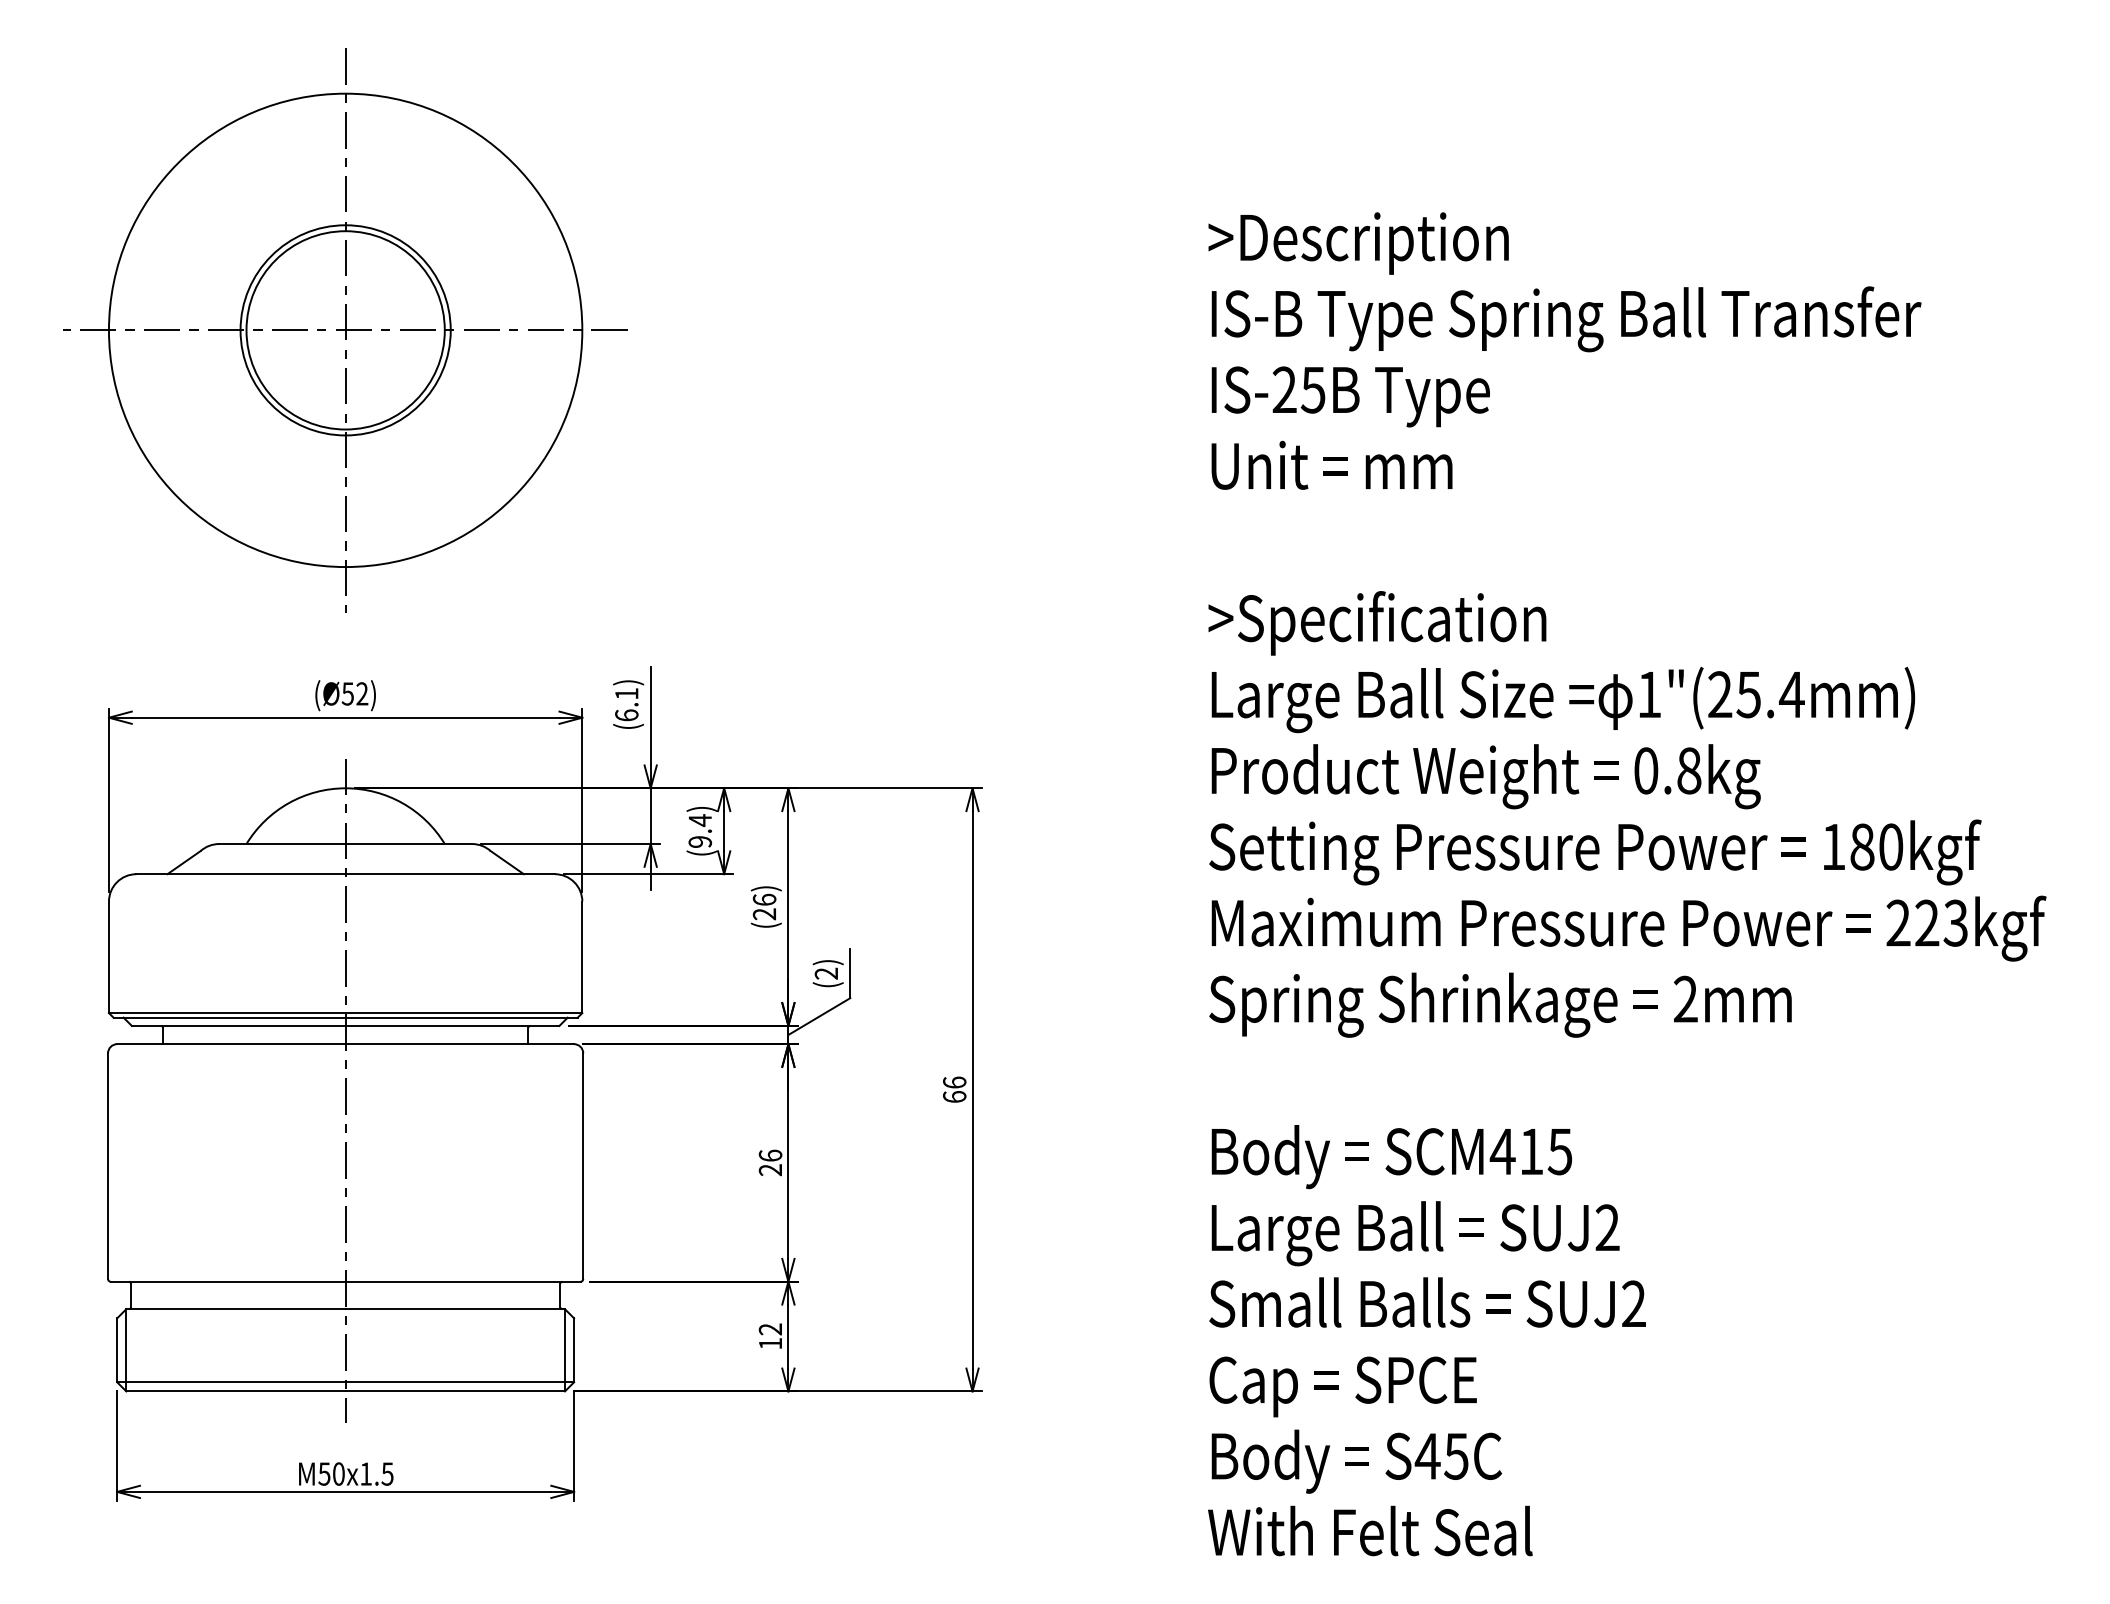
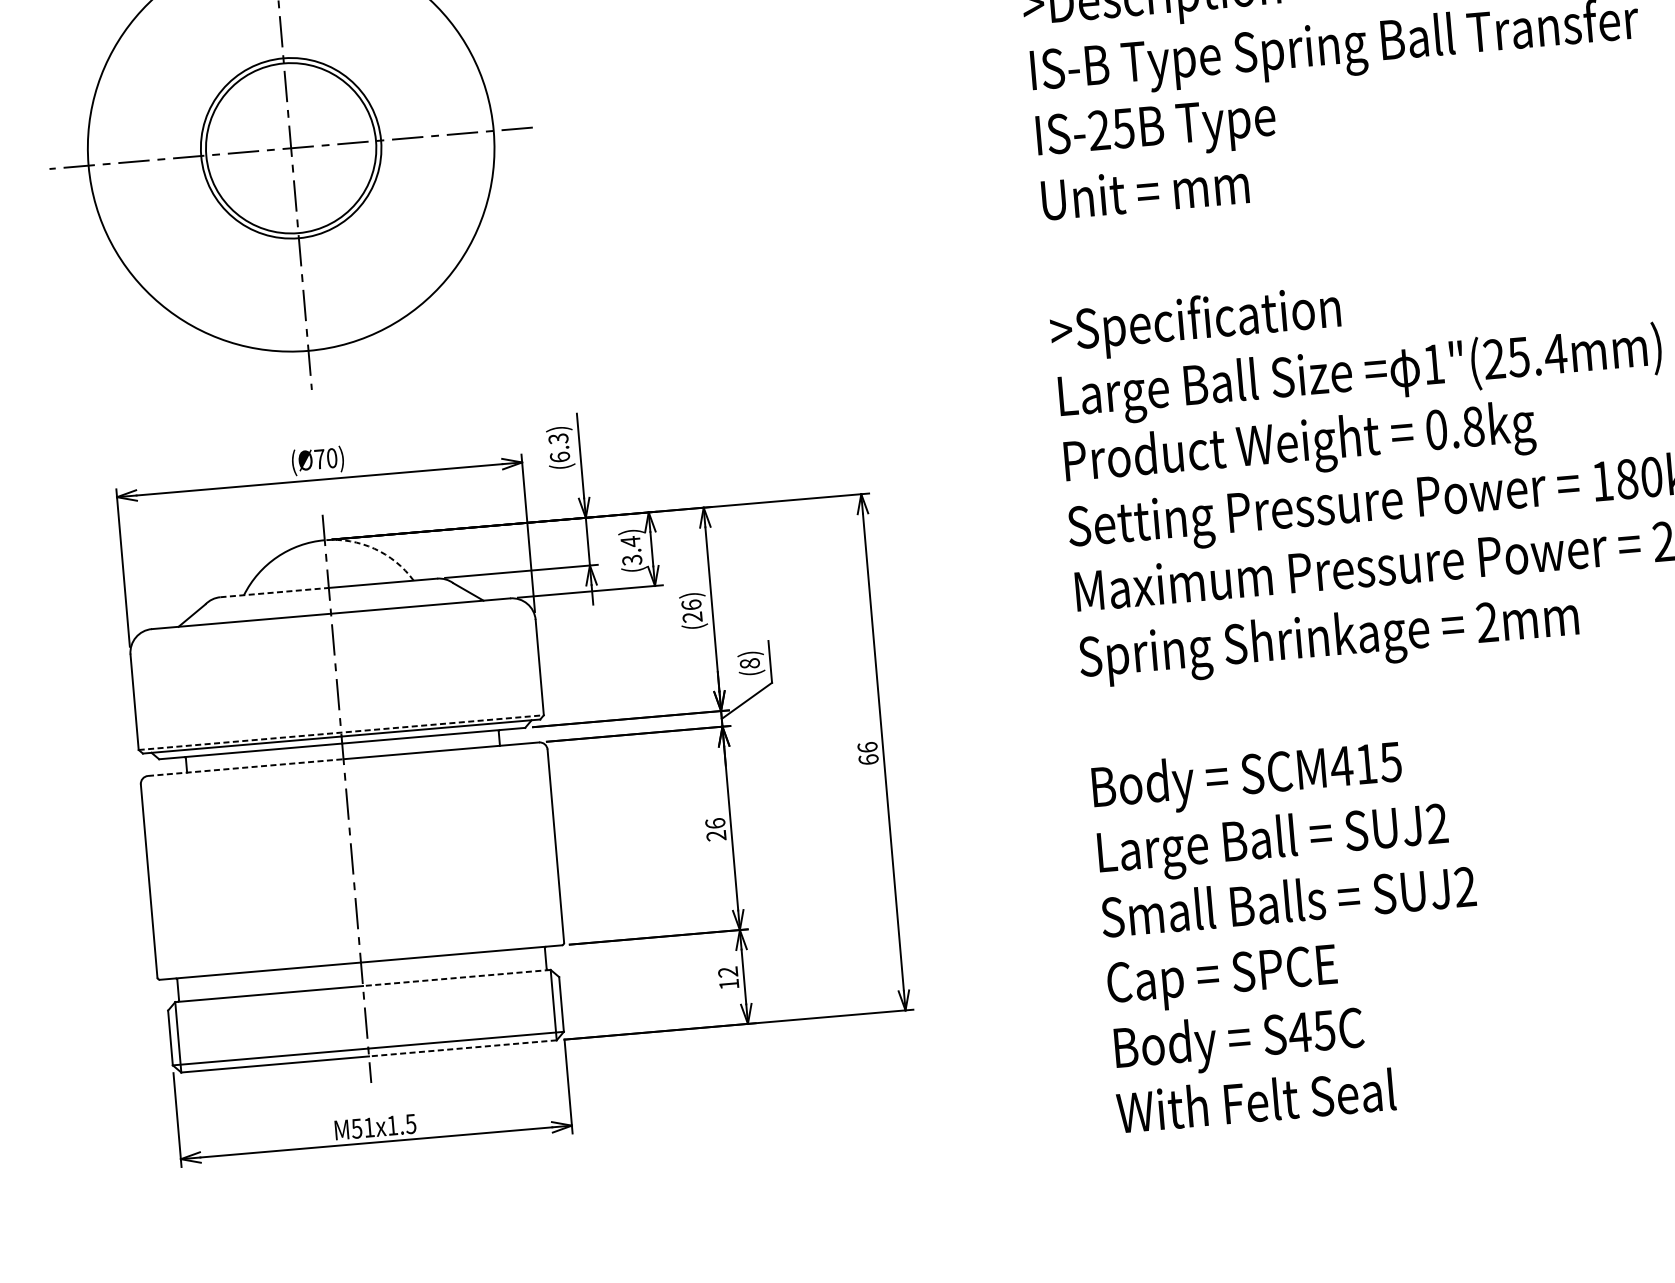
text: (354, 693) -> (325, 458), (Ø52) -> (Ø70)
text: (626, 694) -> (558, 439), (6.1) -> (6.3)
arc: (402, 803) -> (374, 549), solid -> dashed
text: (699, 842) -> (631, 560), (9.4) -> (3.4)
line: (282, 844) -> (274, 592), solid -> dashed
text: (826, 973) -> (749, 663), (2) -> (8)
line: (345, 1013) -> (341, 732), solid -> dashed
line: (231, 1044) -> (245, 767), solid -> dashed
line: (455, 1309) -> (457, 978), solid -> dashed
line: (455, 1391) -> (463, 1048), solid -> dashed
text: (338, 1473) -> (368, 1127), M50x1.5 -> M51x1.5

